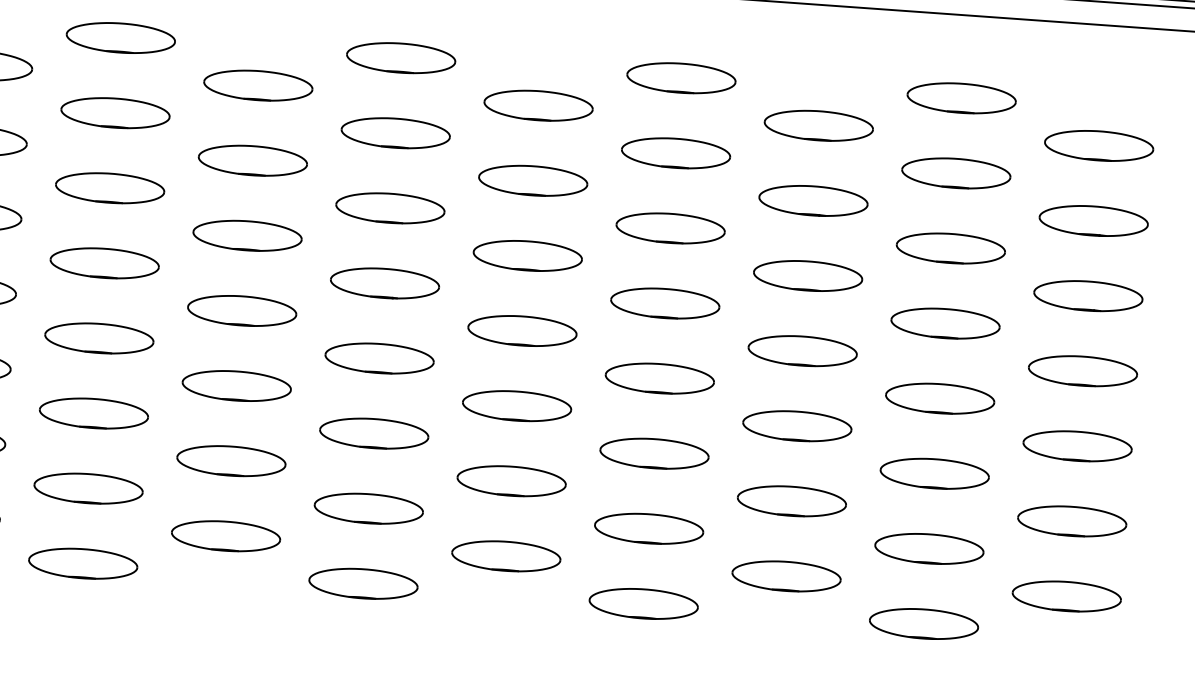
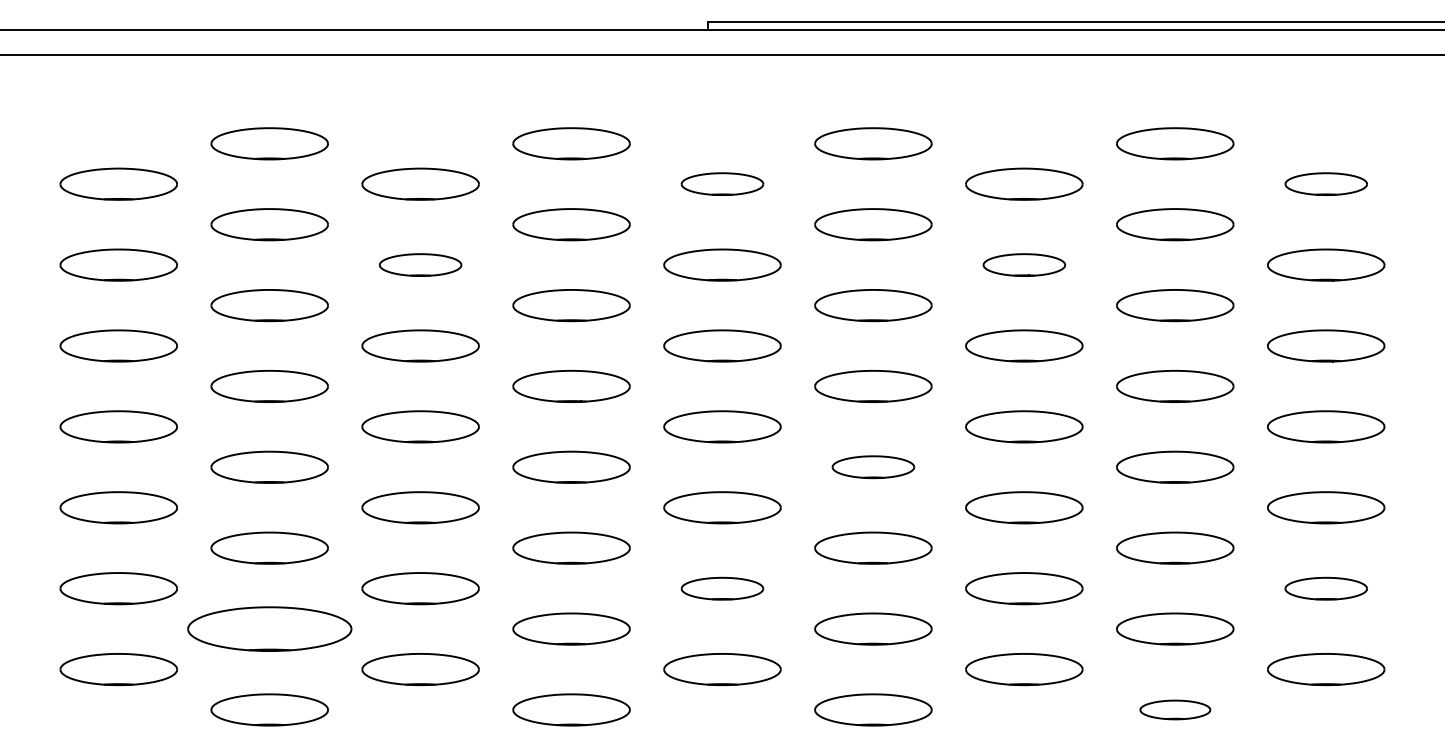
part: (538, 105) -> (722, 183), size x0.7
part: (1099, 145) -> (1326, 183), size x0.7
part: (252, 160) -> (420, 264), size x0.7
part: (813, 200) -> (1024, 264), size x0.7
part: (660, 377) -> (873, 466), size x0.7
part: (511, 481) -> (722, 588), size x0.7
part: (88, 488) -> (269, 628), size x1.4
part: (1072, 521) -> (1326, 588), size x0.7
part: (924, 623) -> (1175, 709), size x0.6

